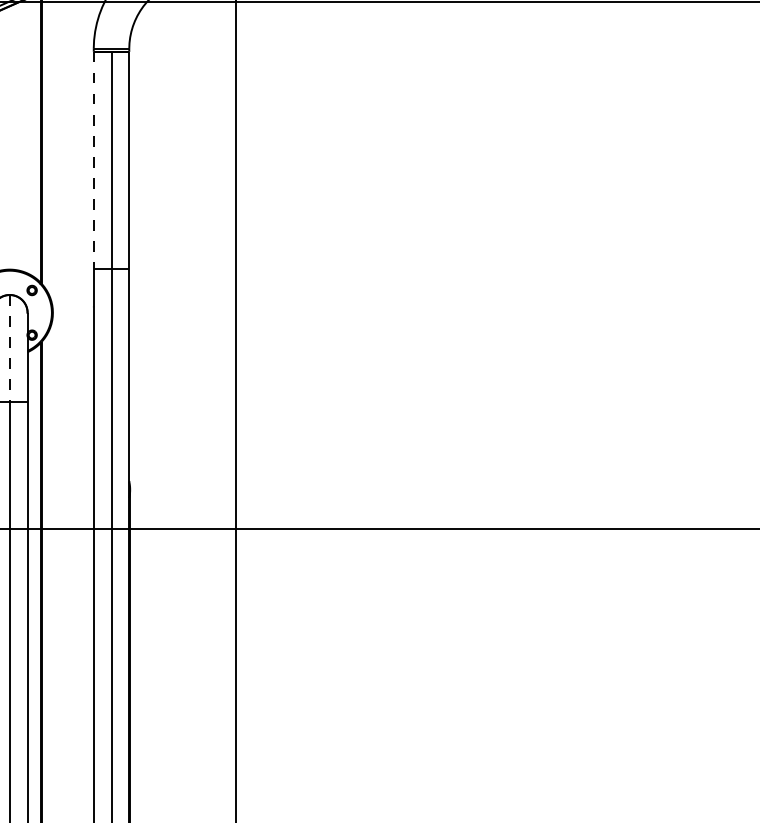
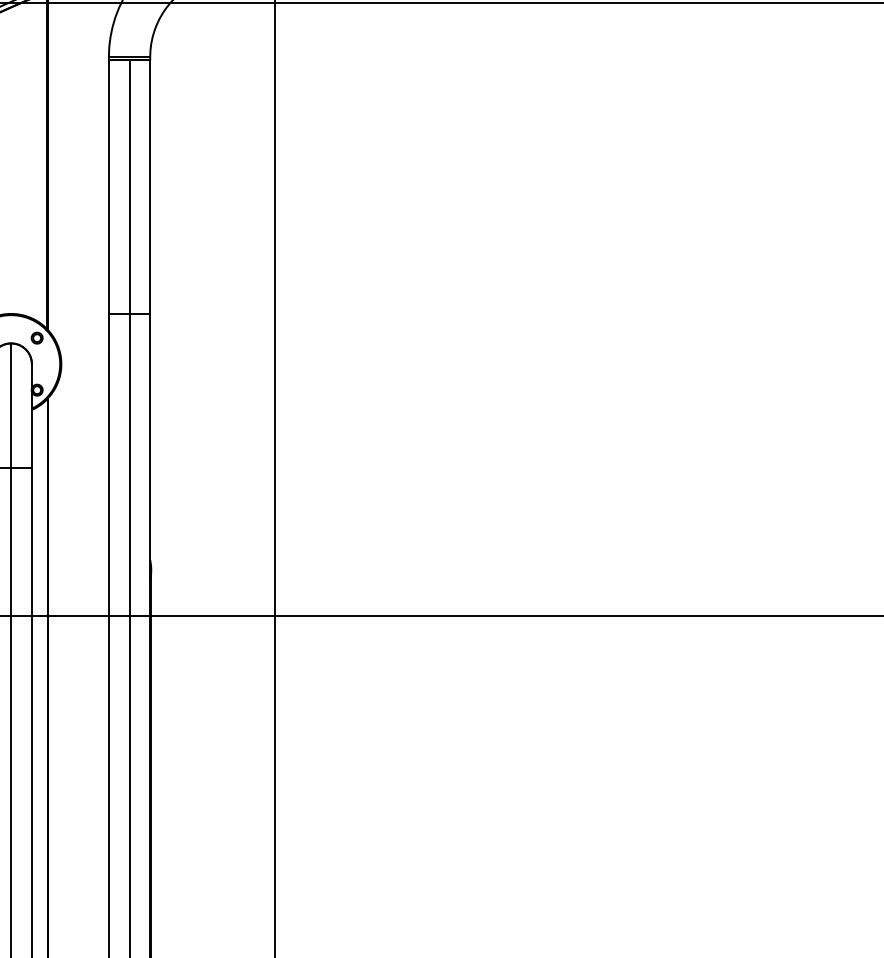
line: (93, 161) -> (108, 187), dashed -> solid
line: (10, 349) -> (11, 406), dashed -> solid

